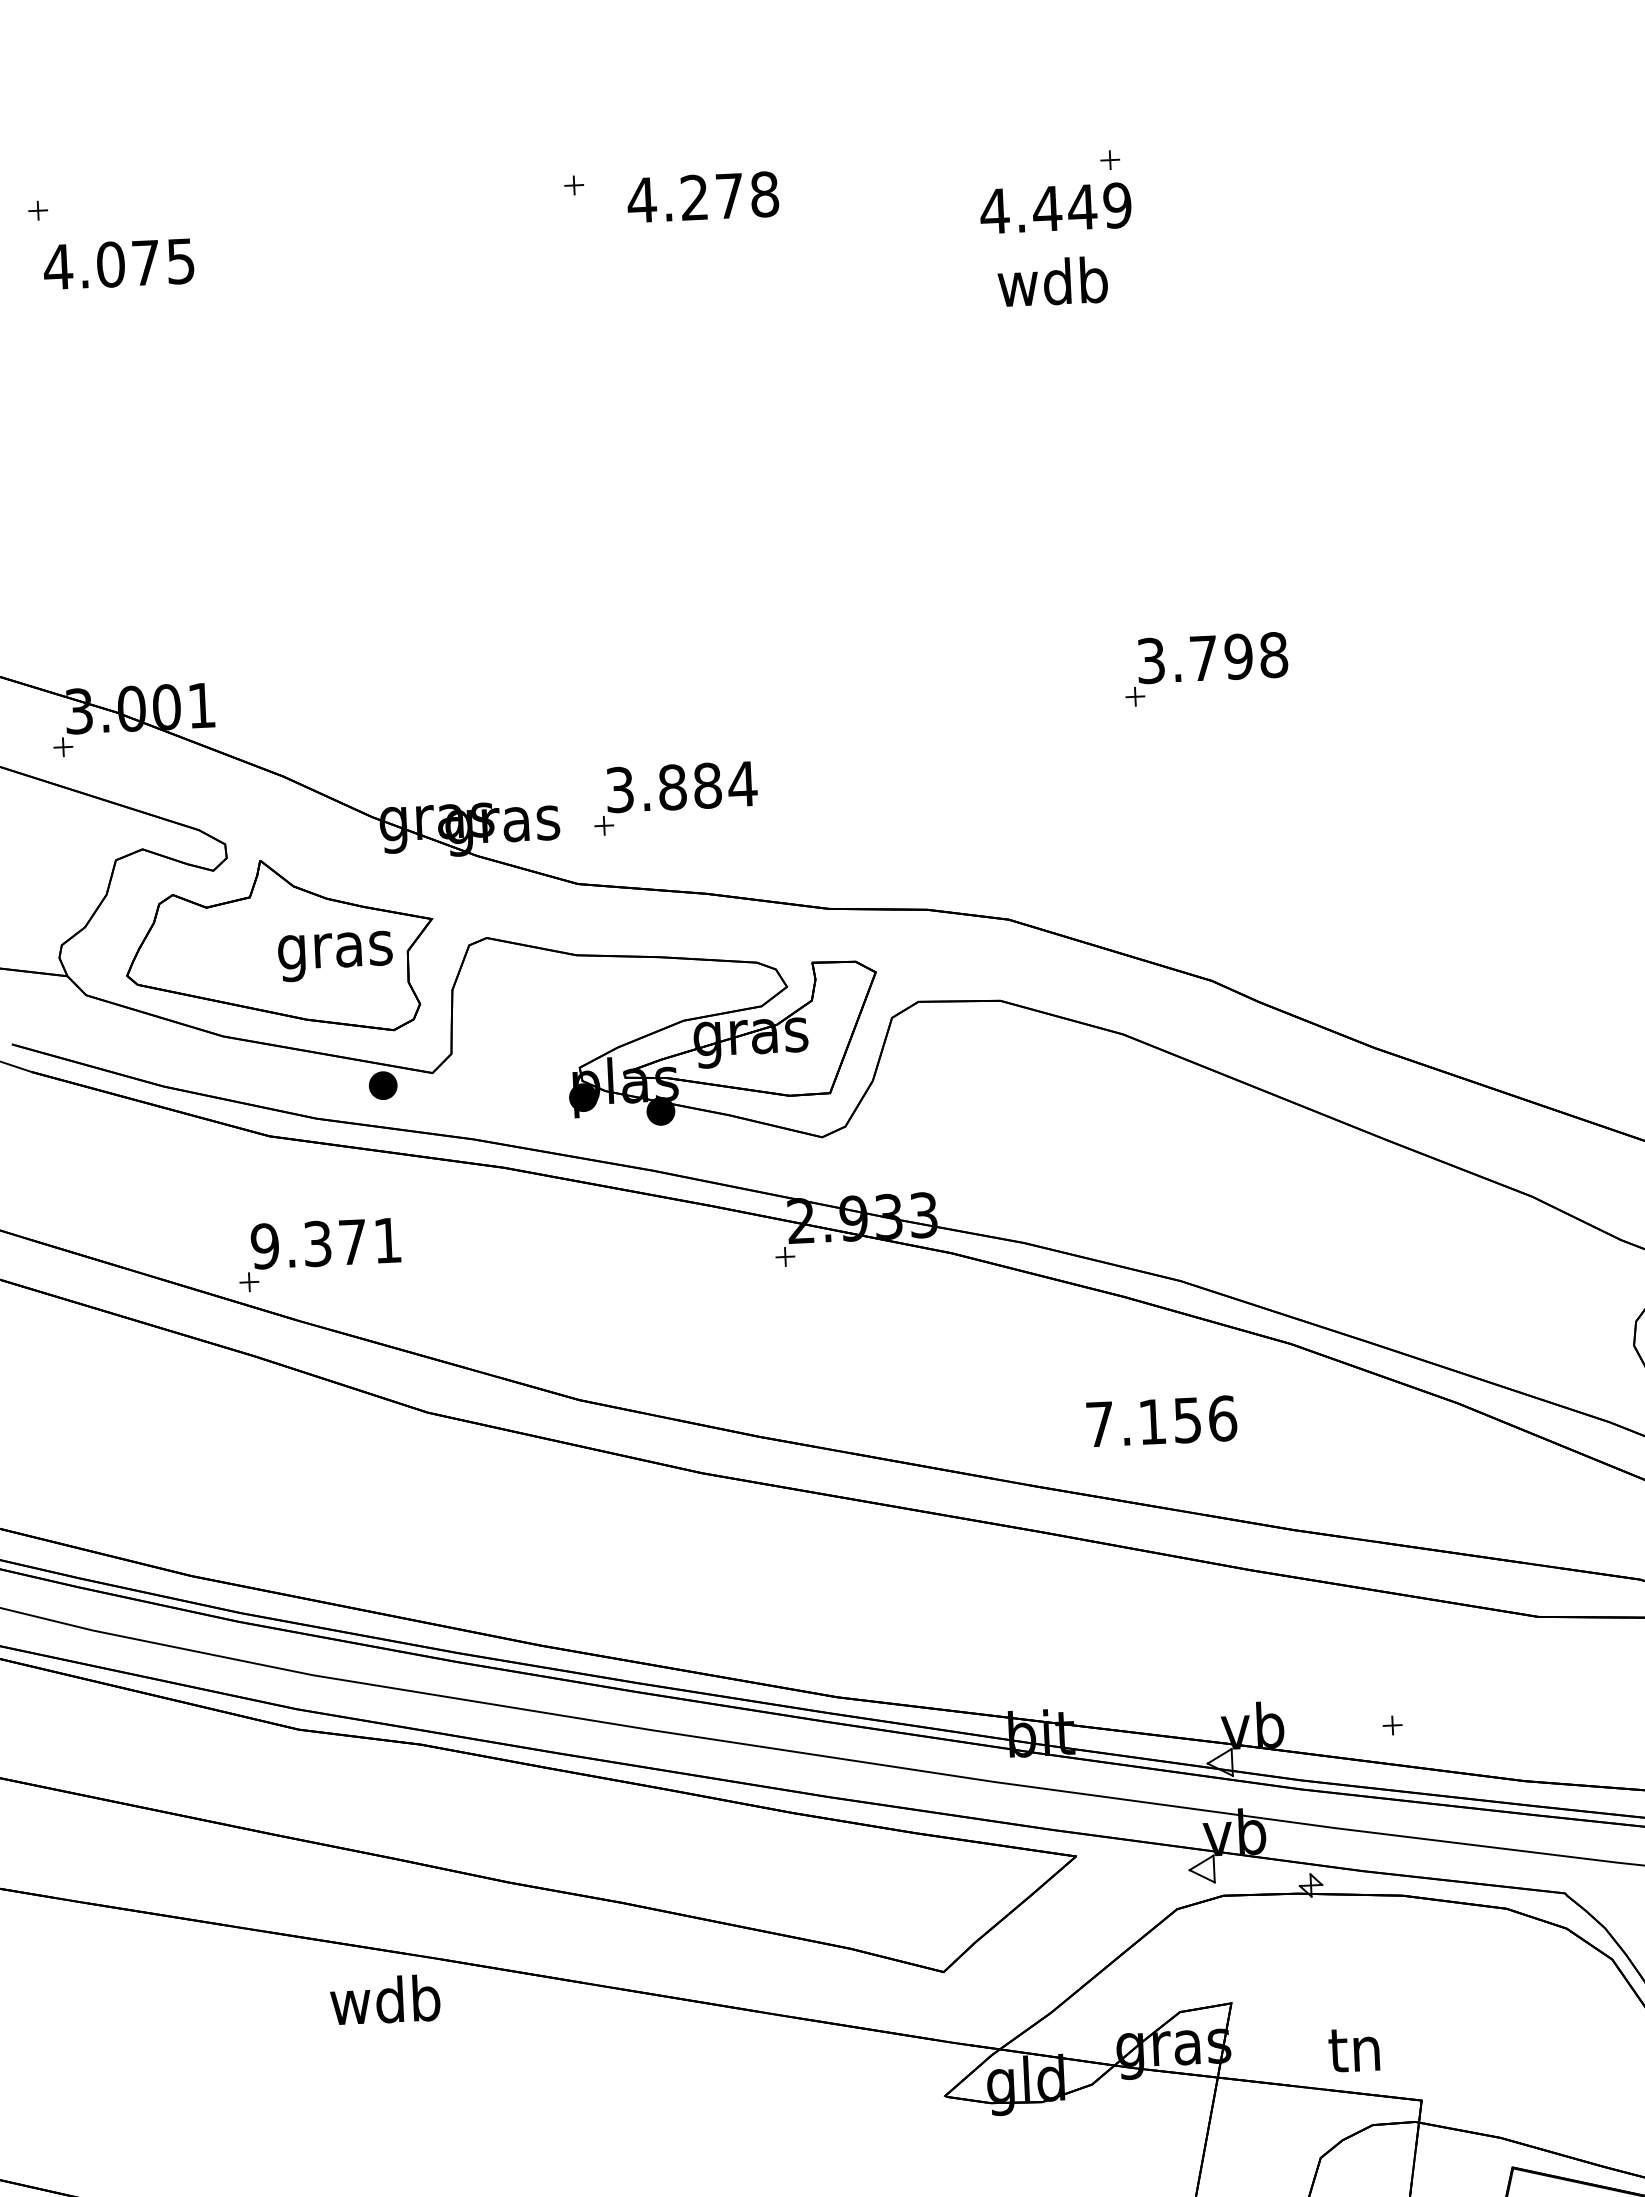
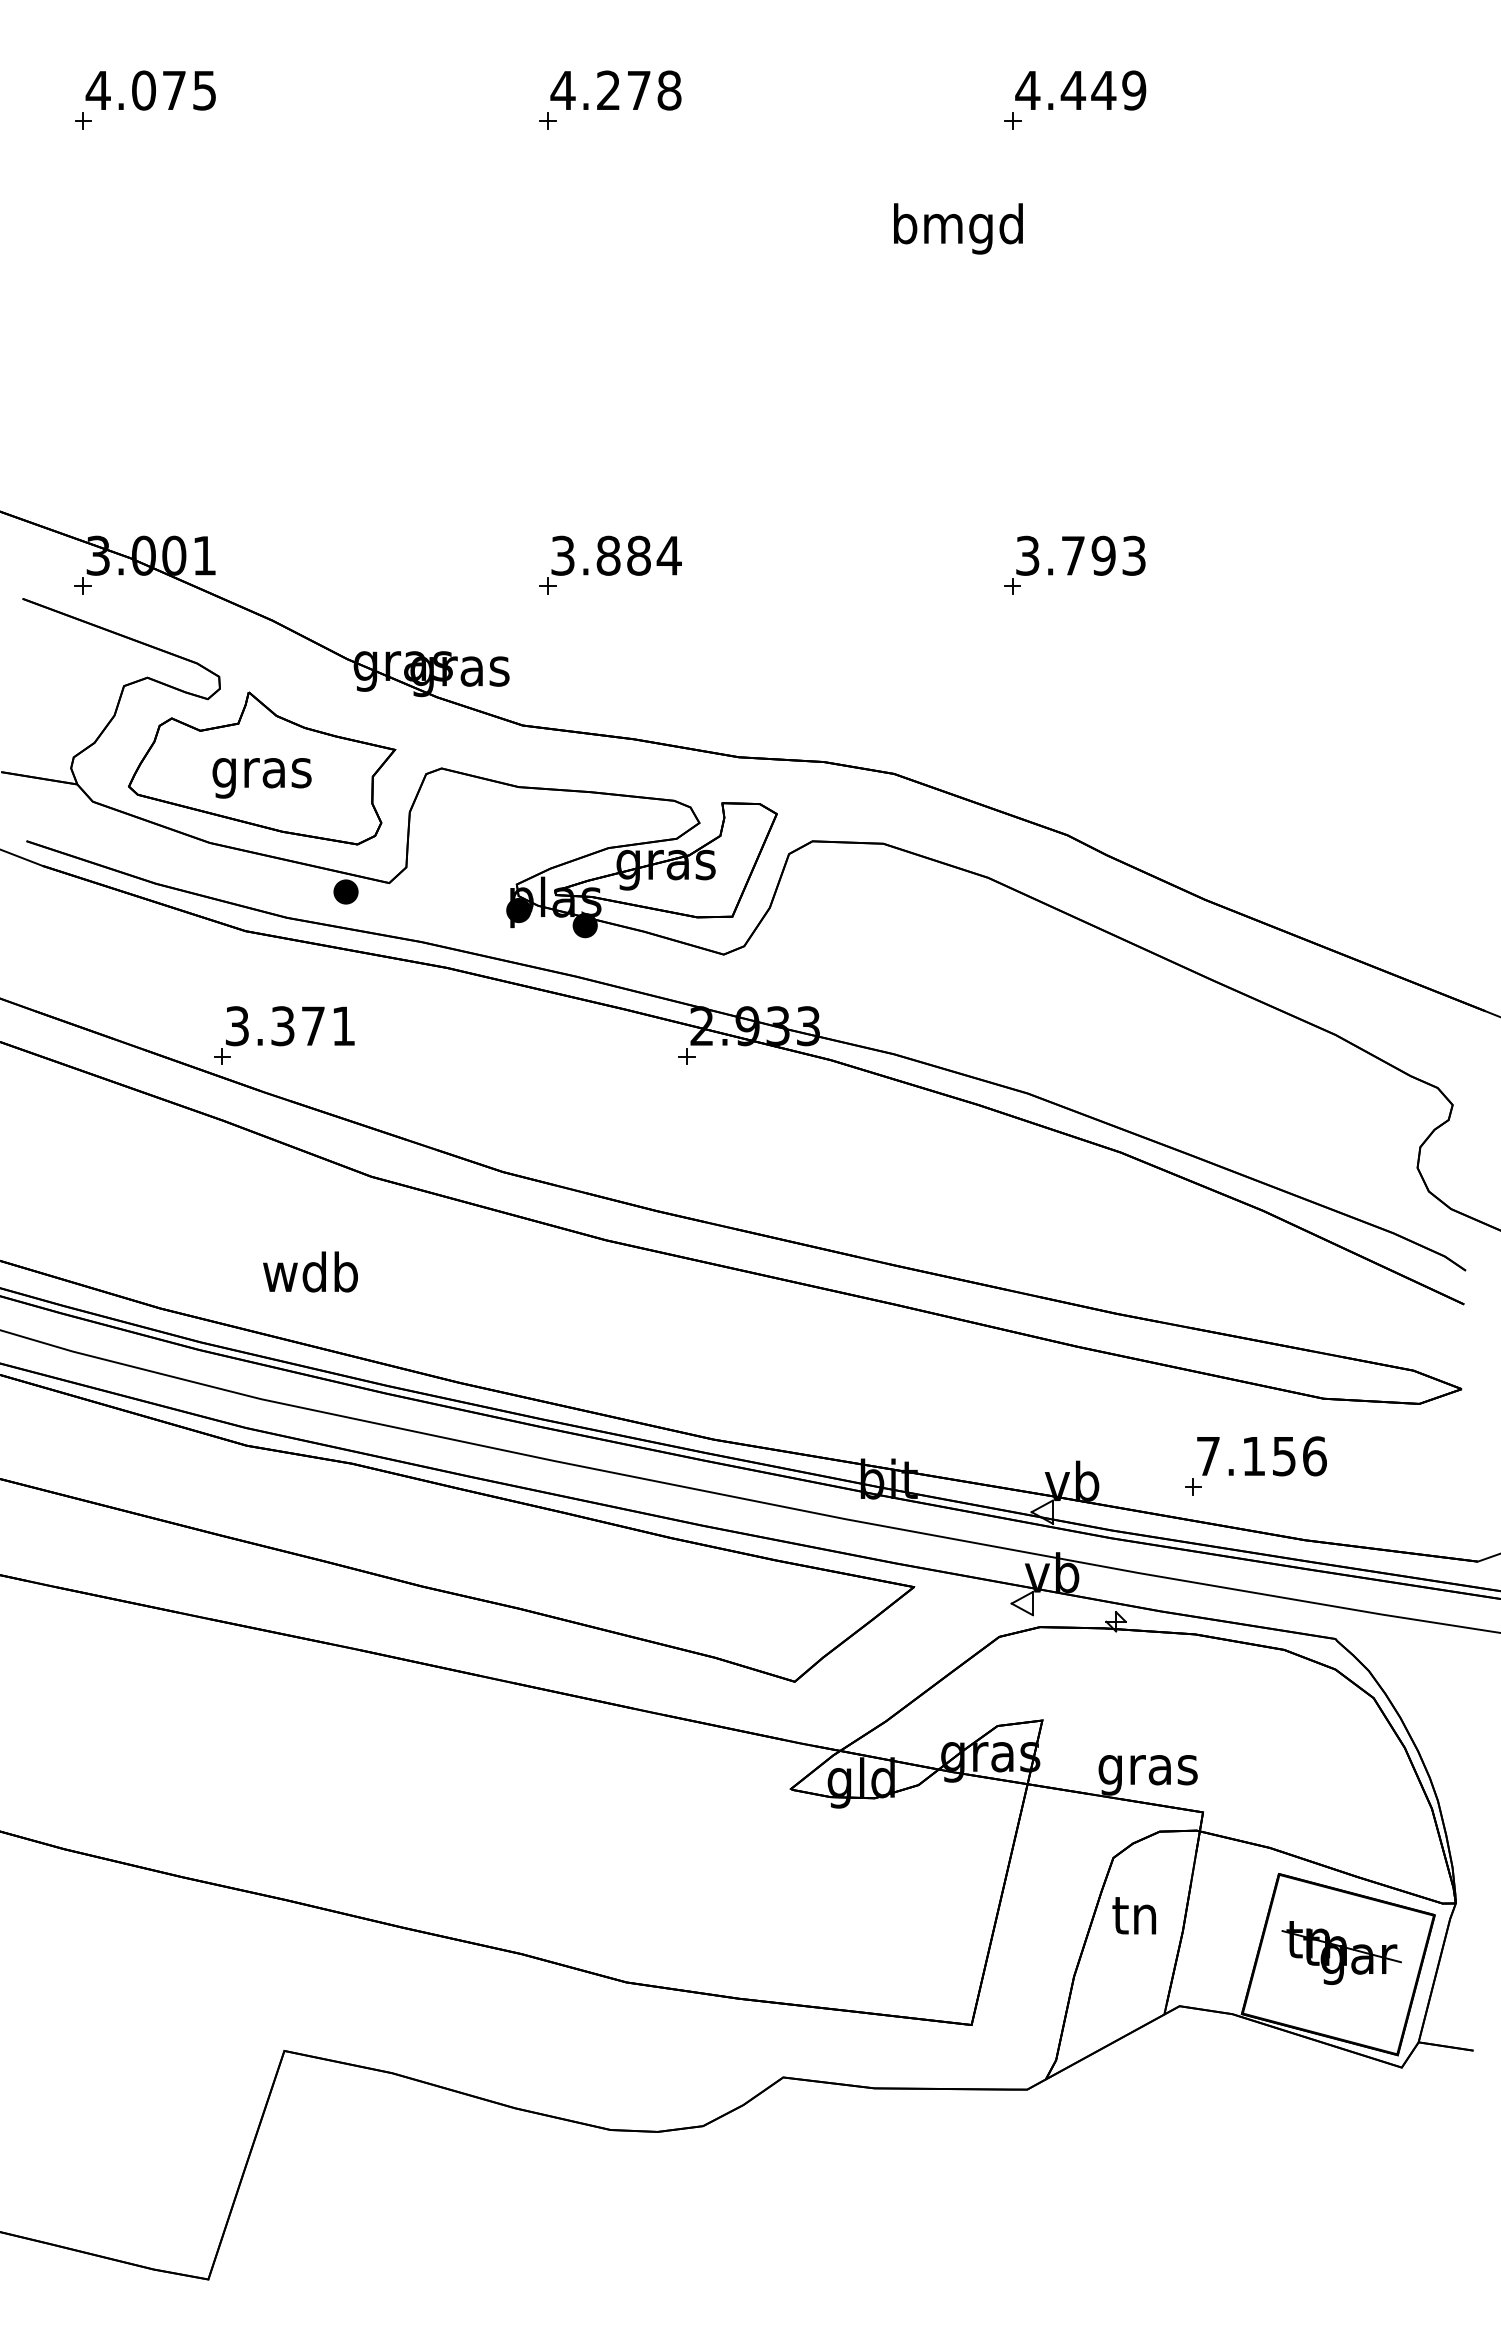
text: (702, 197) -> (615, 90), moved
text: (1055, 208) -> (1080, 90), moved
text: (118, 264) -> (150, 90), moved
text: (1053, 287) -> (958, 228), wdb -> bmgd
text: (1274, 654) -> (1134, 555), 3.798 -> 3.793
part: (675, 797) -> (610, 564), moved
text: (334, 956) -> (261, 778), moved
text: (265, 1246) -> (237, 1026), 9.371 -> 3.371
text: (1161, 1421) -> (1261, 1456), moved
text: (385, 1999) -> (310, 1271), moved
text: (1355, 2056) -> (1147, 1771), tn -> gras

